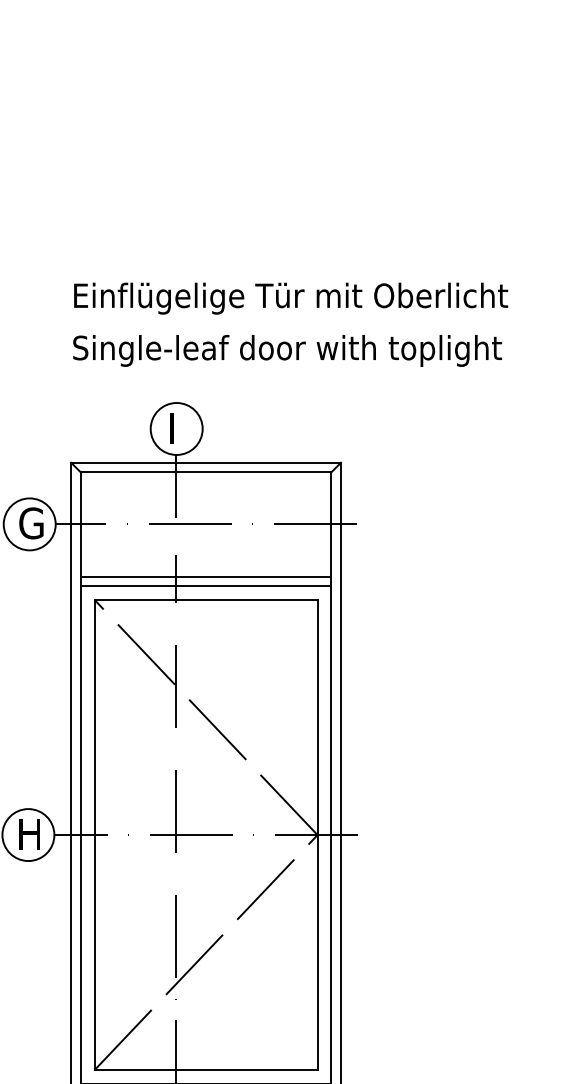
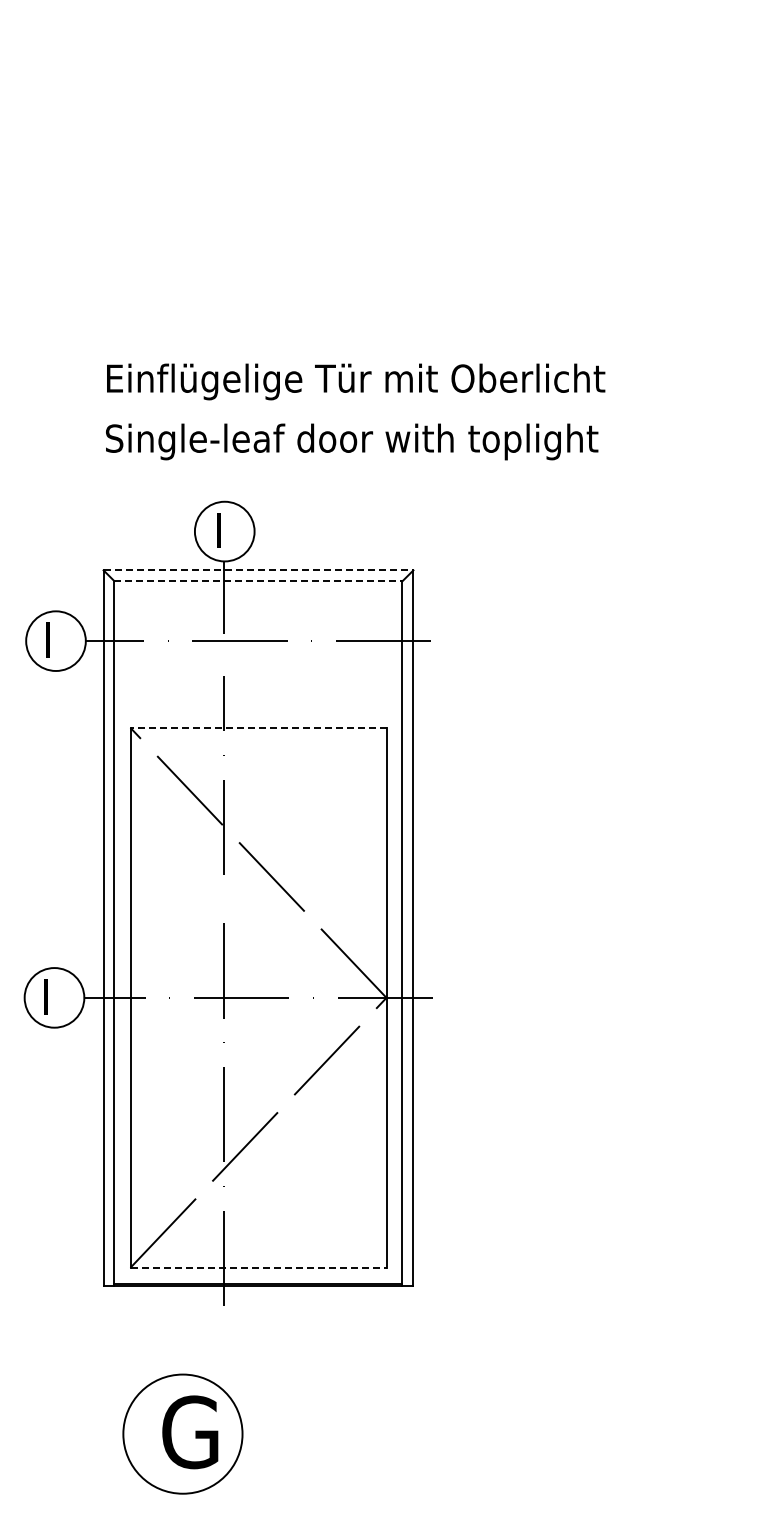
line: (206, 462) -> (258, 570), solid -> dashed
line: (206, 472) -> (258, 581), solid -> dashed
text: (31, 522) -> (57, 639), G -> I
line: (206, 576) -> (258, 701), removed
line: (206, 585) -> (258, 711), removed
line: (206, 599) -> (258, 727), solid -> dashed
text: (31, 833) -> (57, 996), H -> I
line: (206, 1069) -> (259, 1267), solid -> dashed

